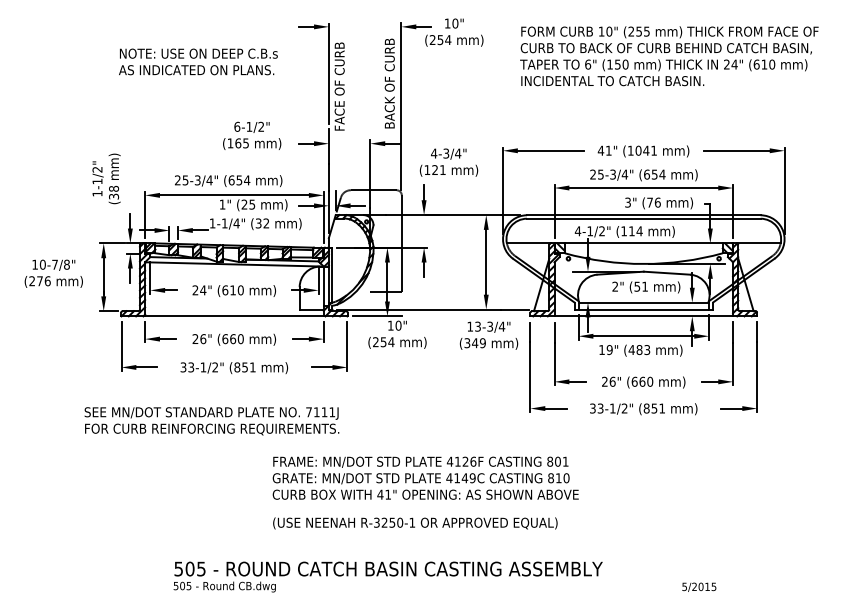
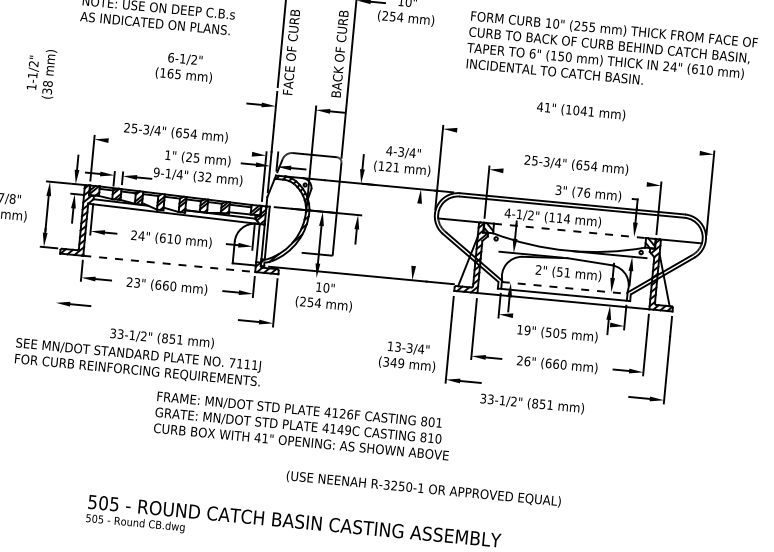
text: (252, 135) -> (184, 67), moved
line: (550, 150) -> (488, 132), removed
line: (736, 150) -> (667, 149), removed
text: (643, 151) -> (581, 111), moved
text: (448, 162) -> (402, 160), moved
text: (106, 178) -> (41, 73), moved
line: (643, 188) -> (574, 178), removed
line: (233, 195) -> (179, 147), removed
text: (212, 223) -> (156, 172), 1-1/4" -> 9-1/4"
line: (643, 243) -> (569, 230), solid -> dashed
line: (486, 261) -> (416, 234), removed
line: (644, 302) -> (565, 287), solid -> dashed
line: (234, 316) -> (169, 264), solid -> dashed
line: (377, 316) -> (306, 277), removed
text: (488, 335) -> (407, 356), moved
line: (643, 336) -> (561, 320), removed
text: (203, 339) -> (137, 283), 26" -> 23"
line: (121, 346) -> (57, 282), removed
text: (639, 350) -> (556, 333), (483 -> (505
text: (234, 367) -> (162, 338), moved
text: (643, 409) -> (531, 404), moved
text: (425, 477) -> (302, 425), moved
text: (415, 523) -> (423, 489), moved

